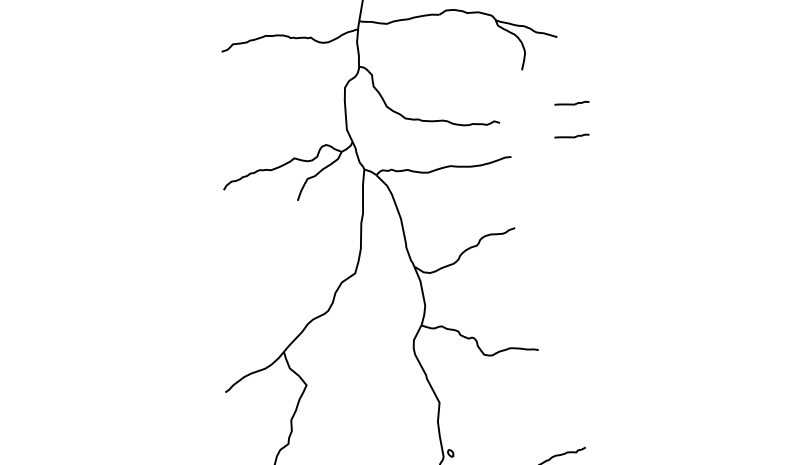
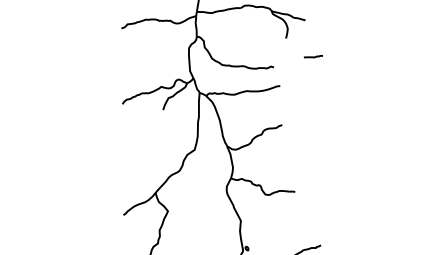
line: (572, 135) -> (313, 74), removed

